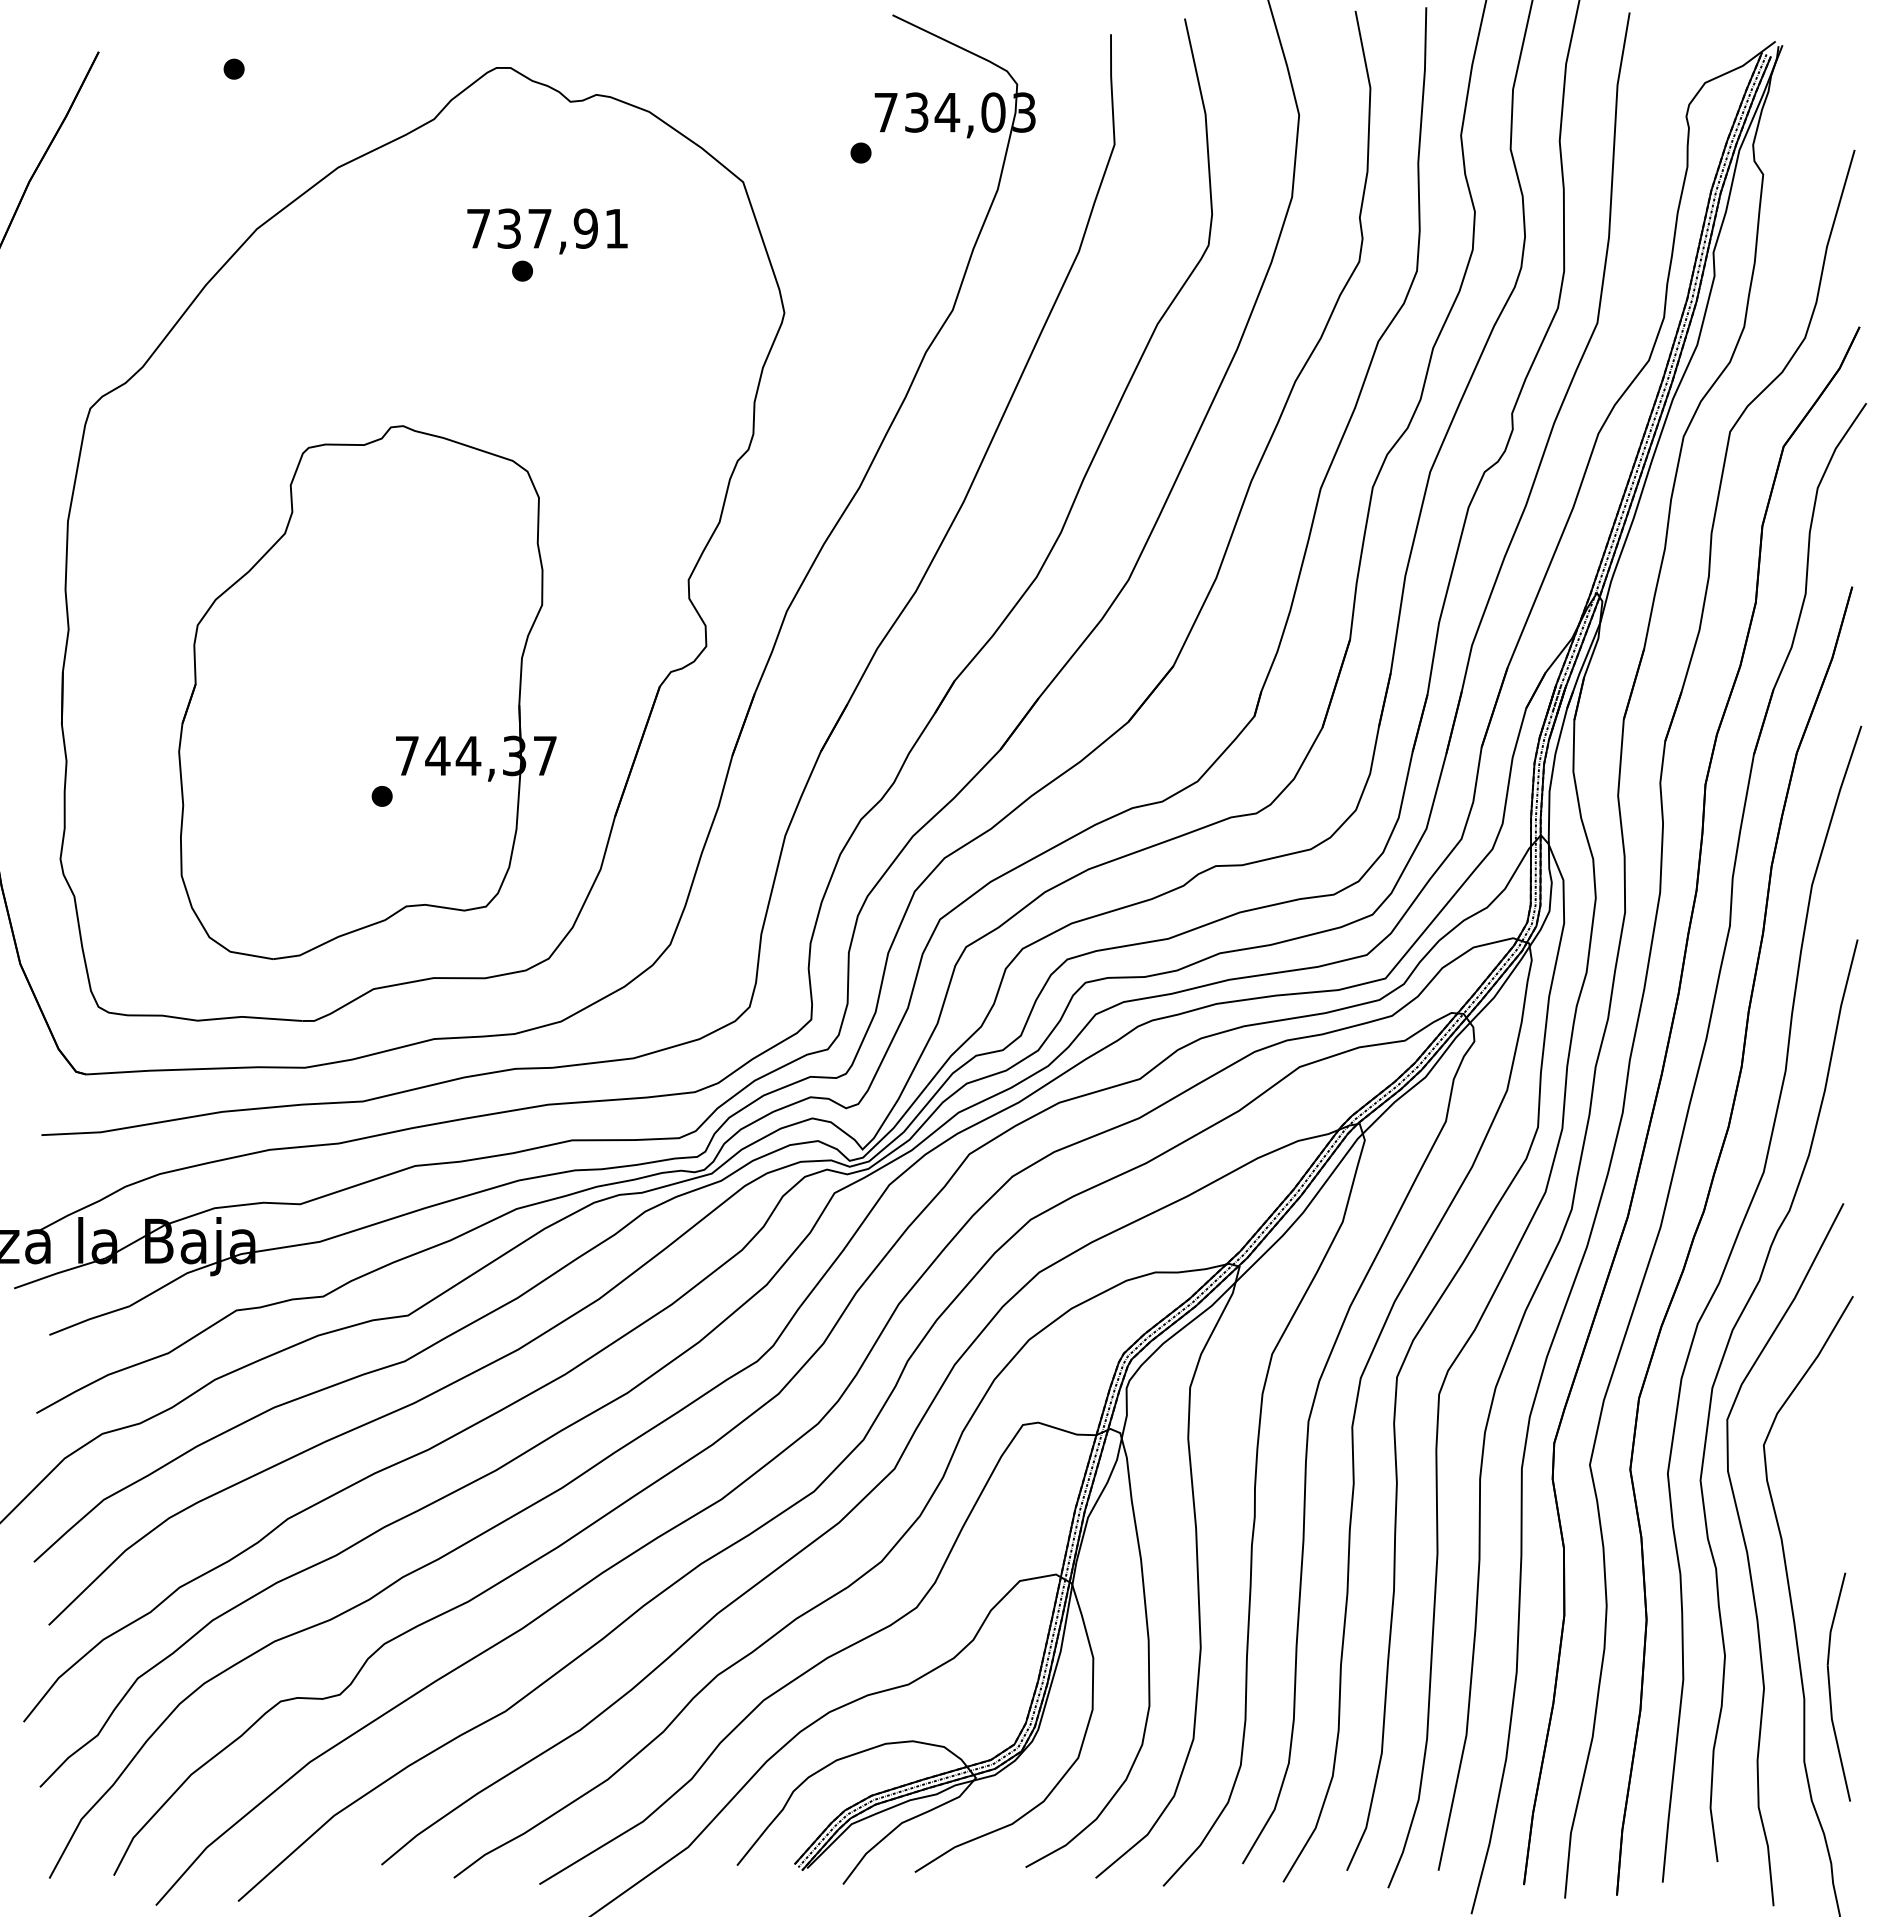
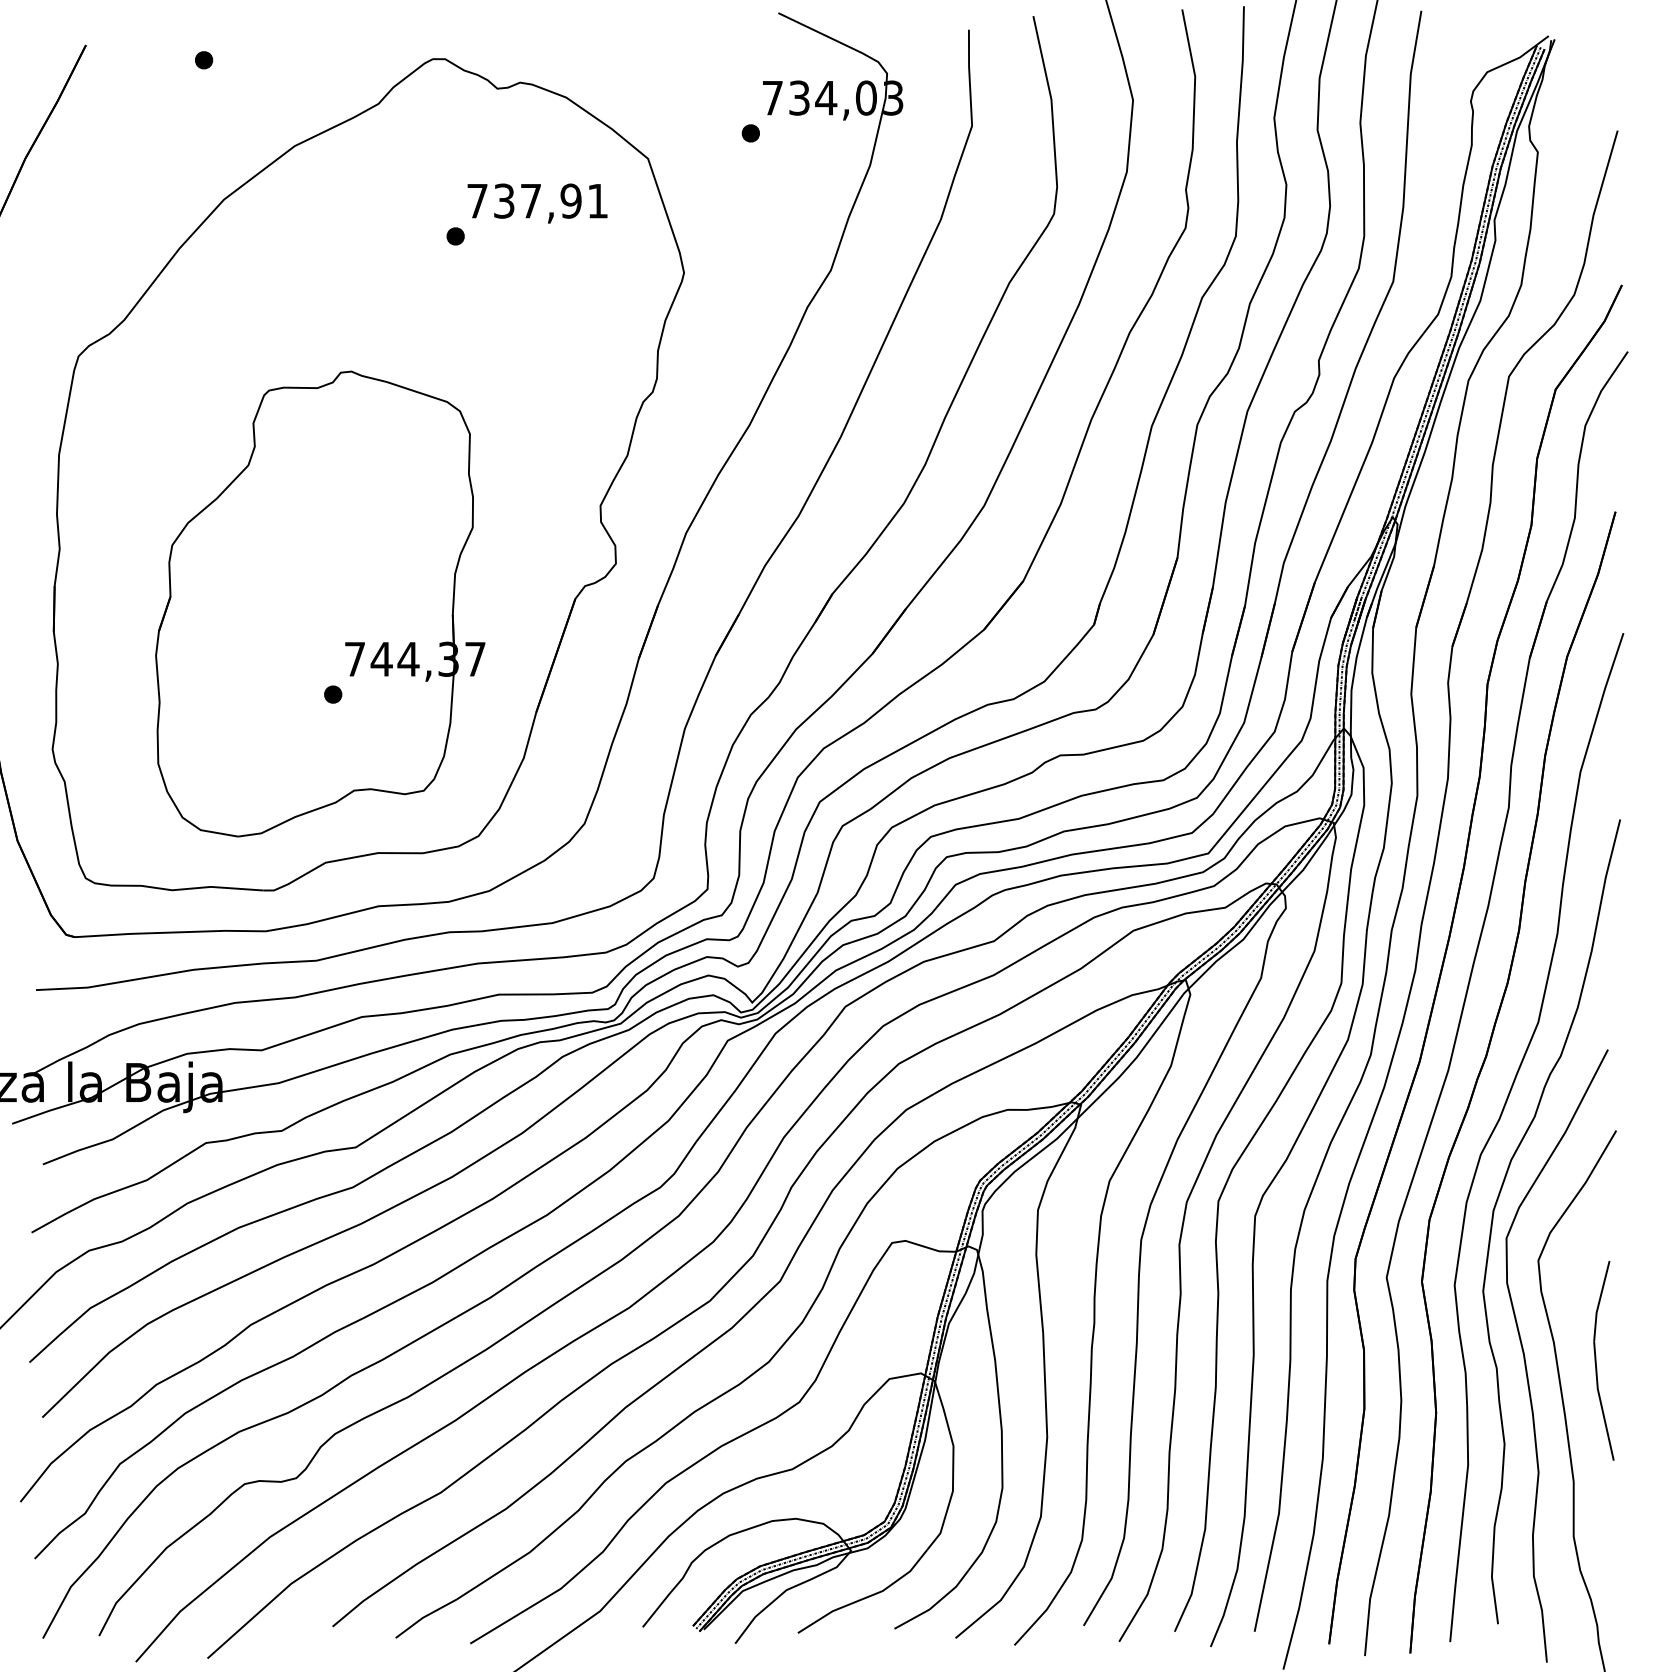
text: (547, 231) -> (537, 203), moved
part: (1830, 1686) -> (1596, 1360), moved

